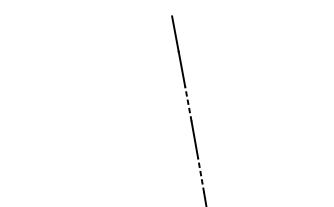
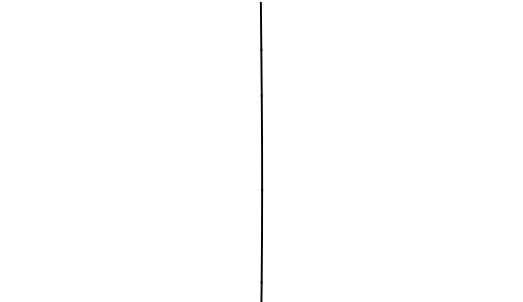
line: (187, 103) -> (261, 118), dashed -> solid
line: (201, 174) -> (262, 212), dashed -> solid

